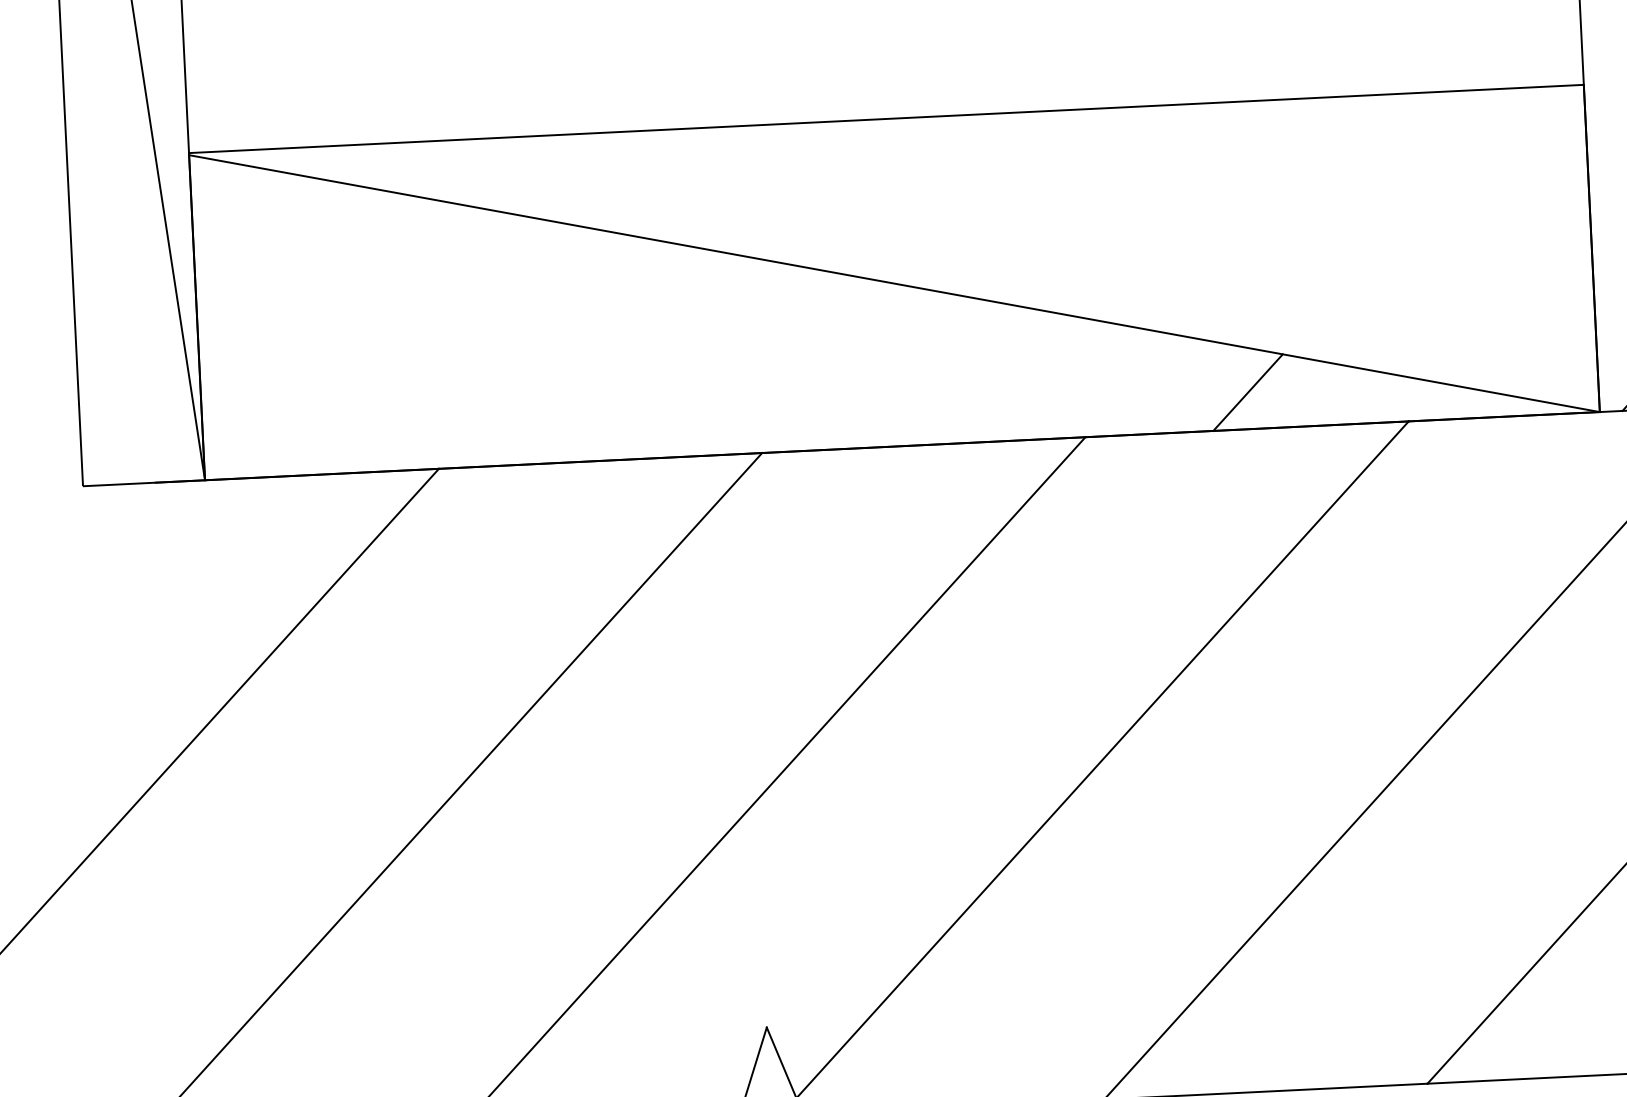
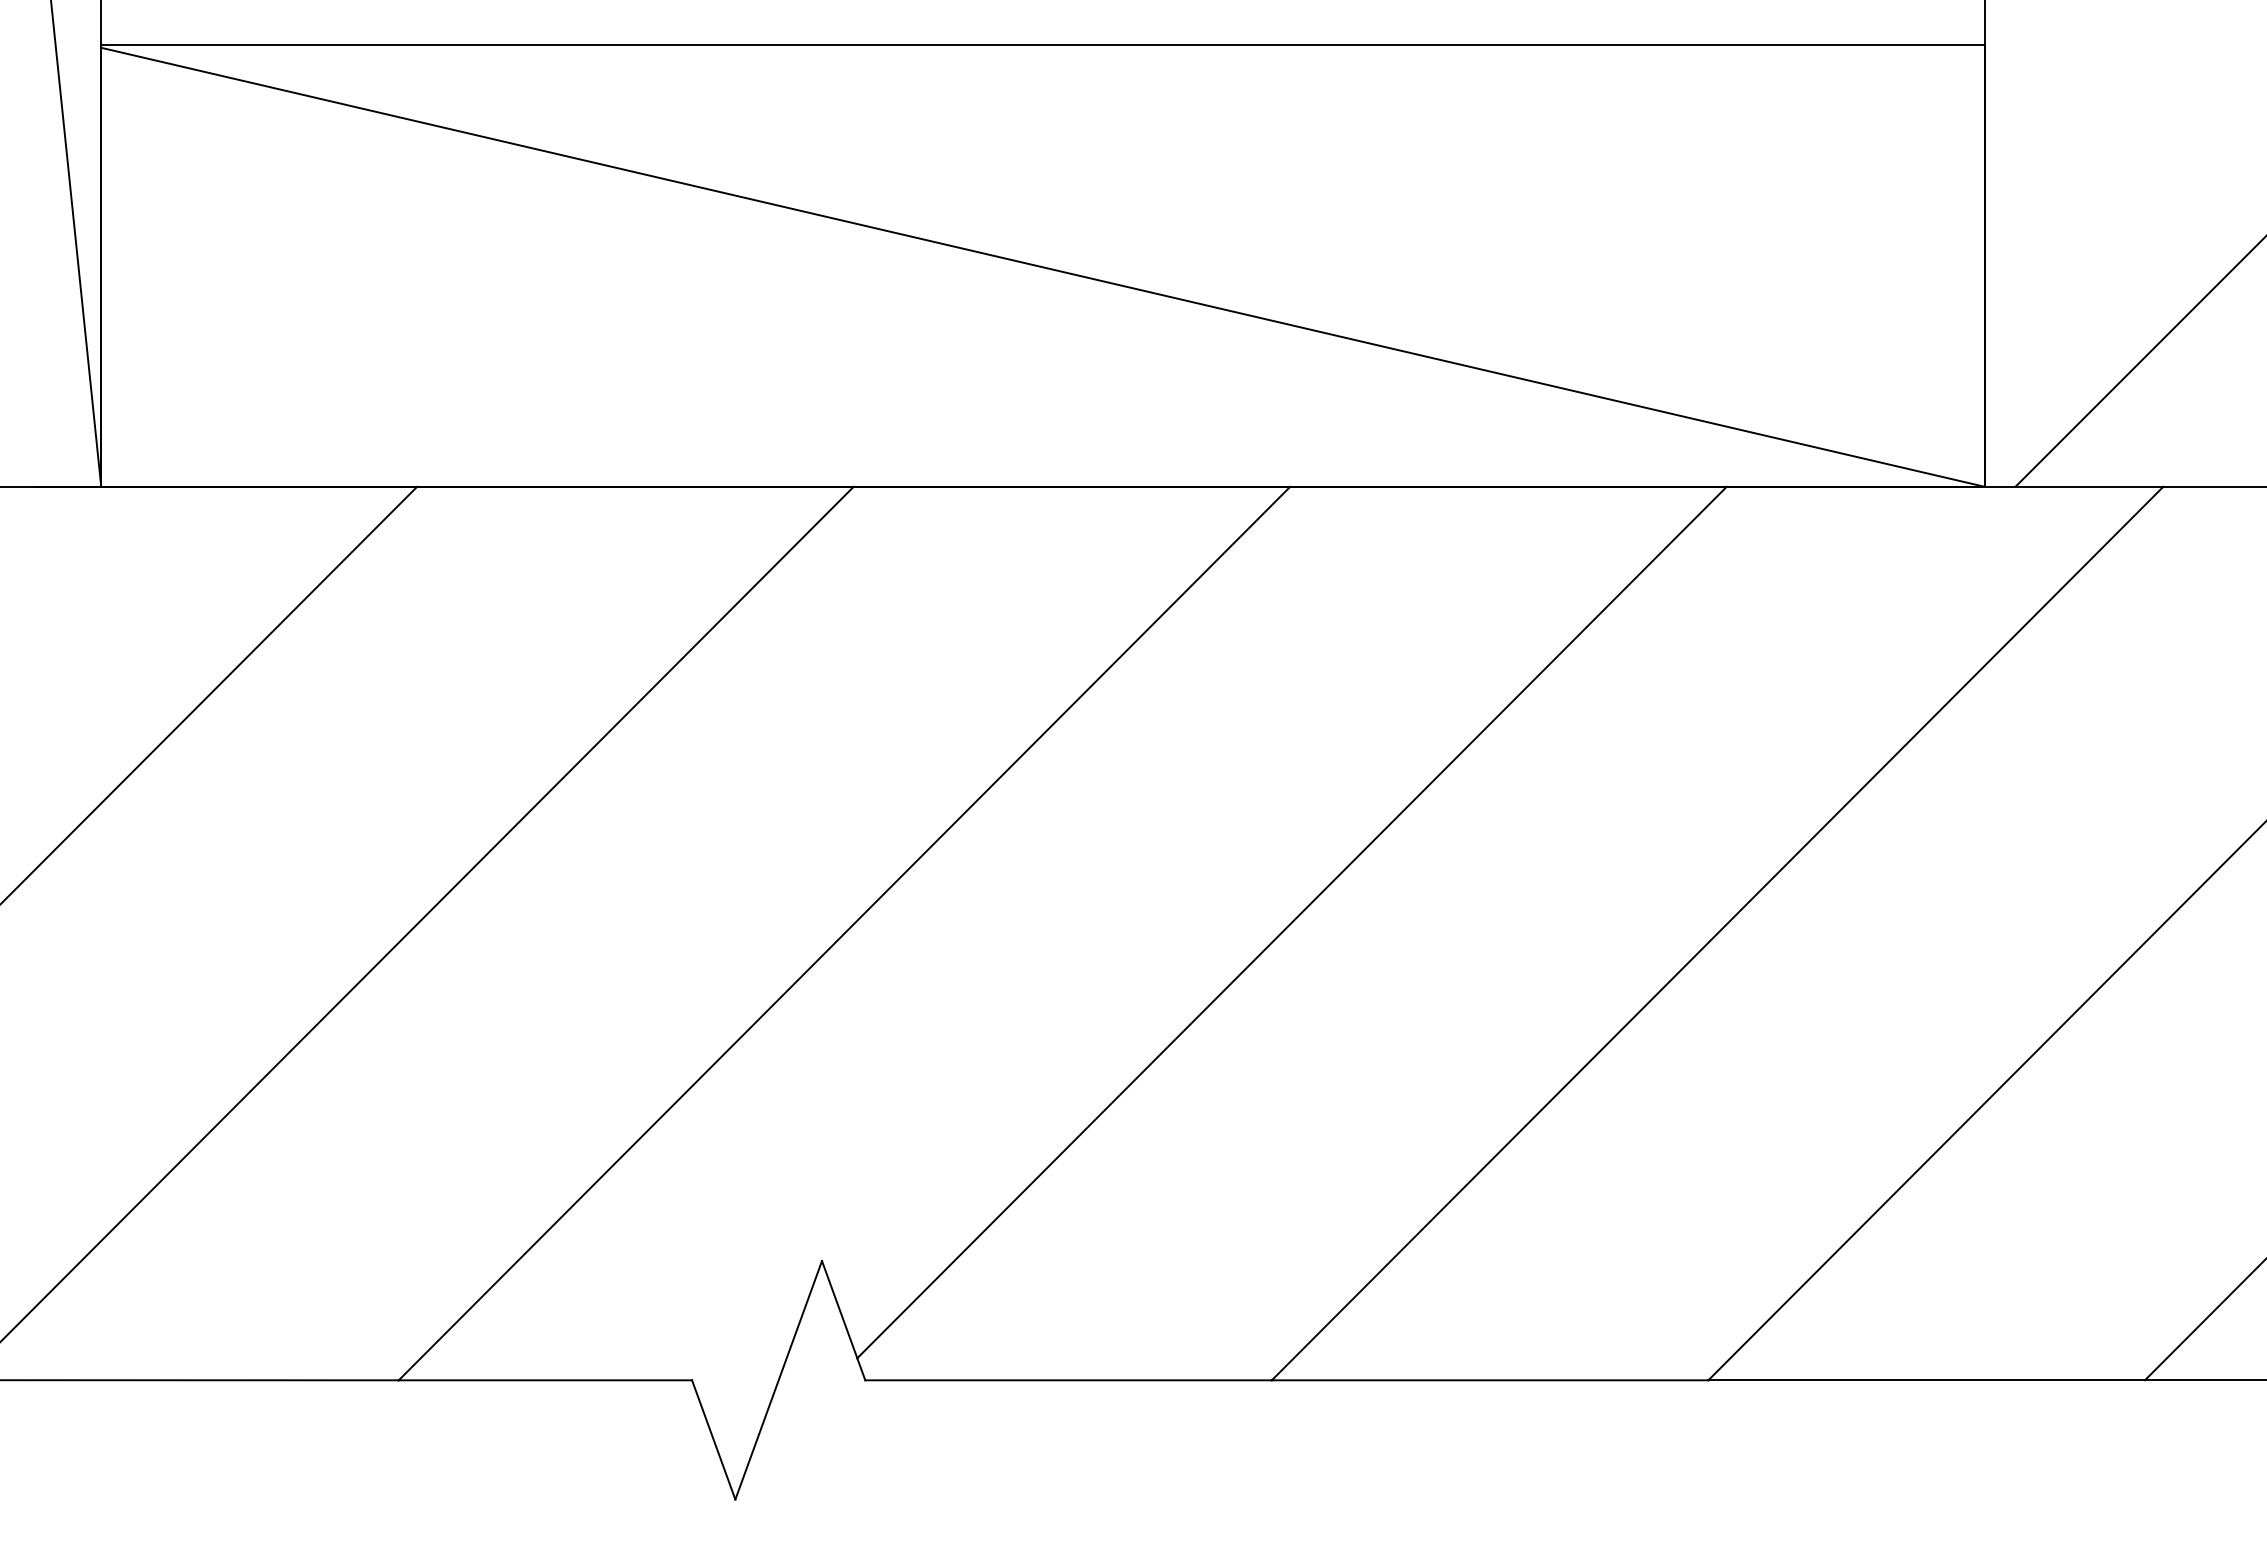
line: (1247, 392) -> (1511, 437), removed

